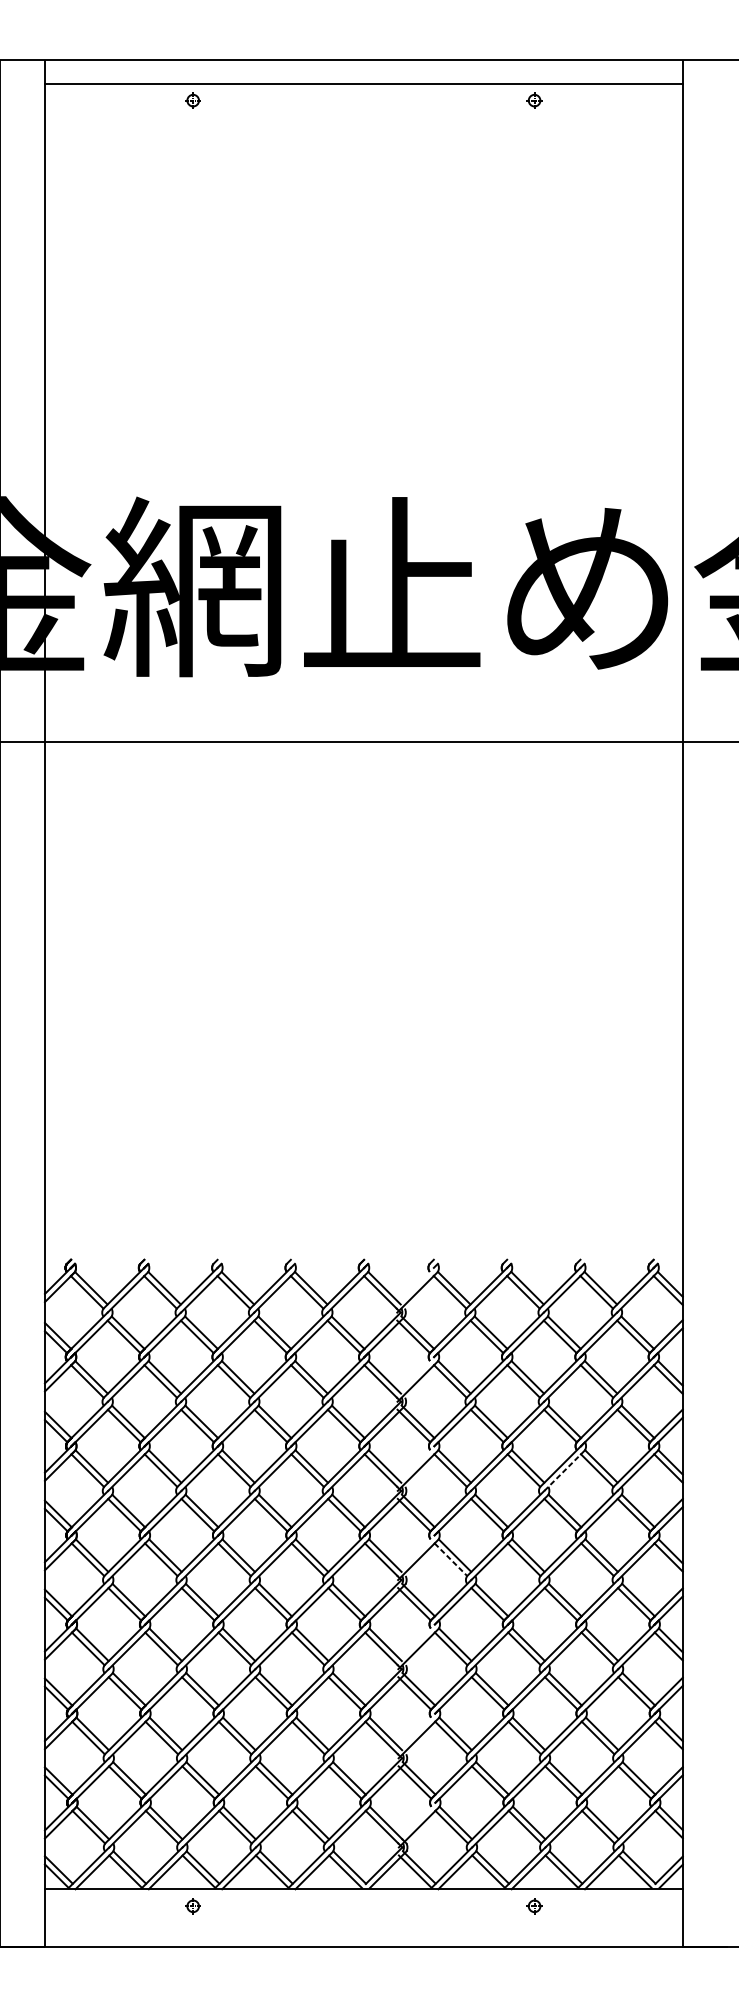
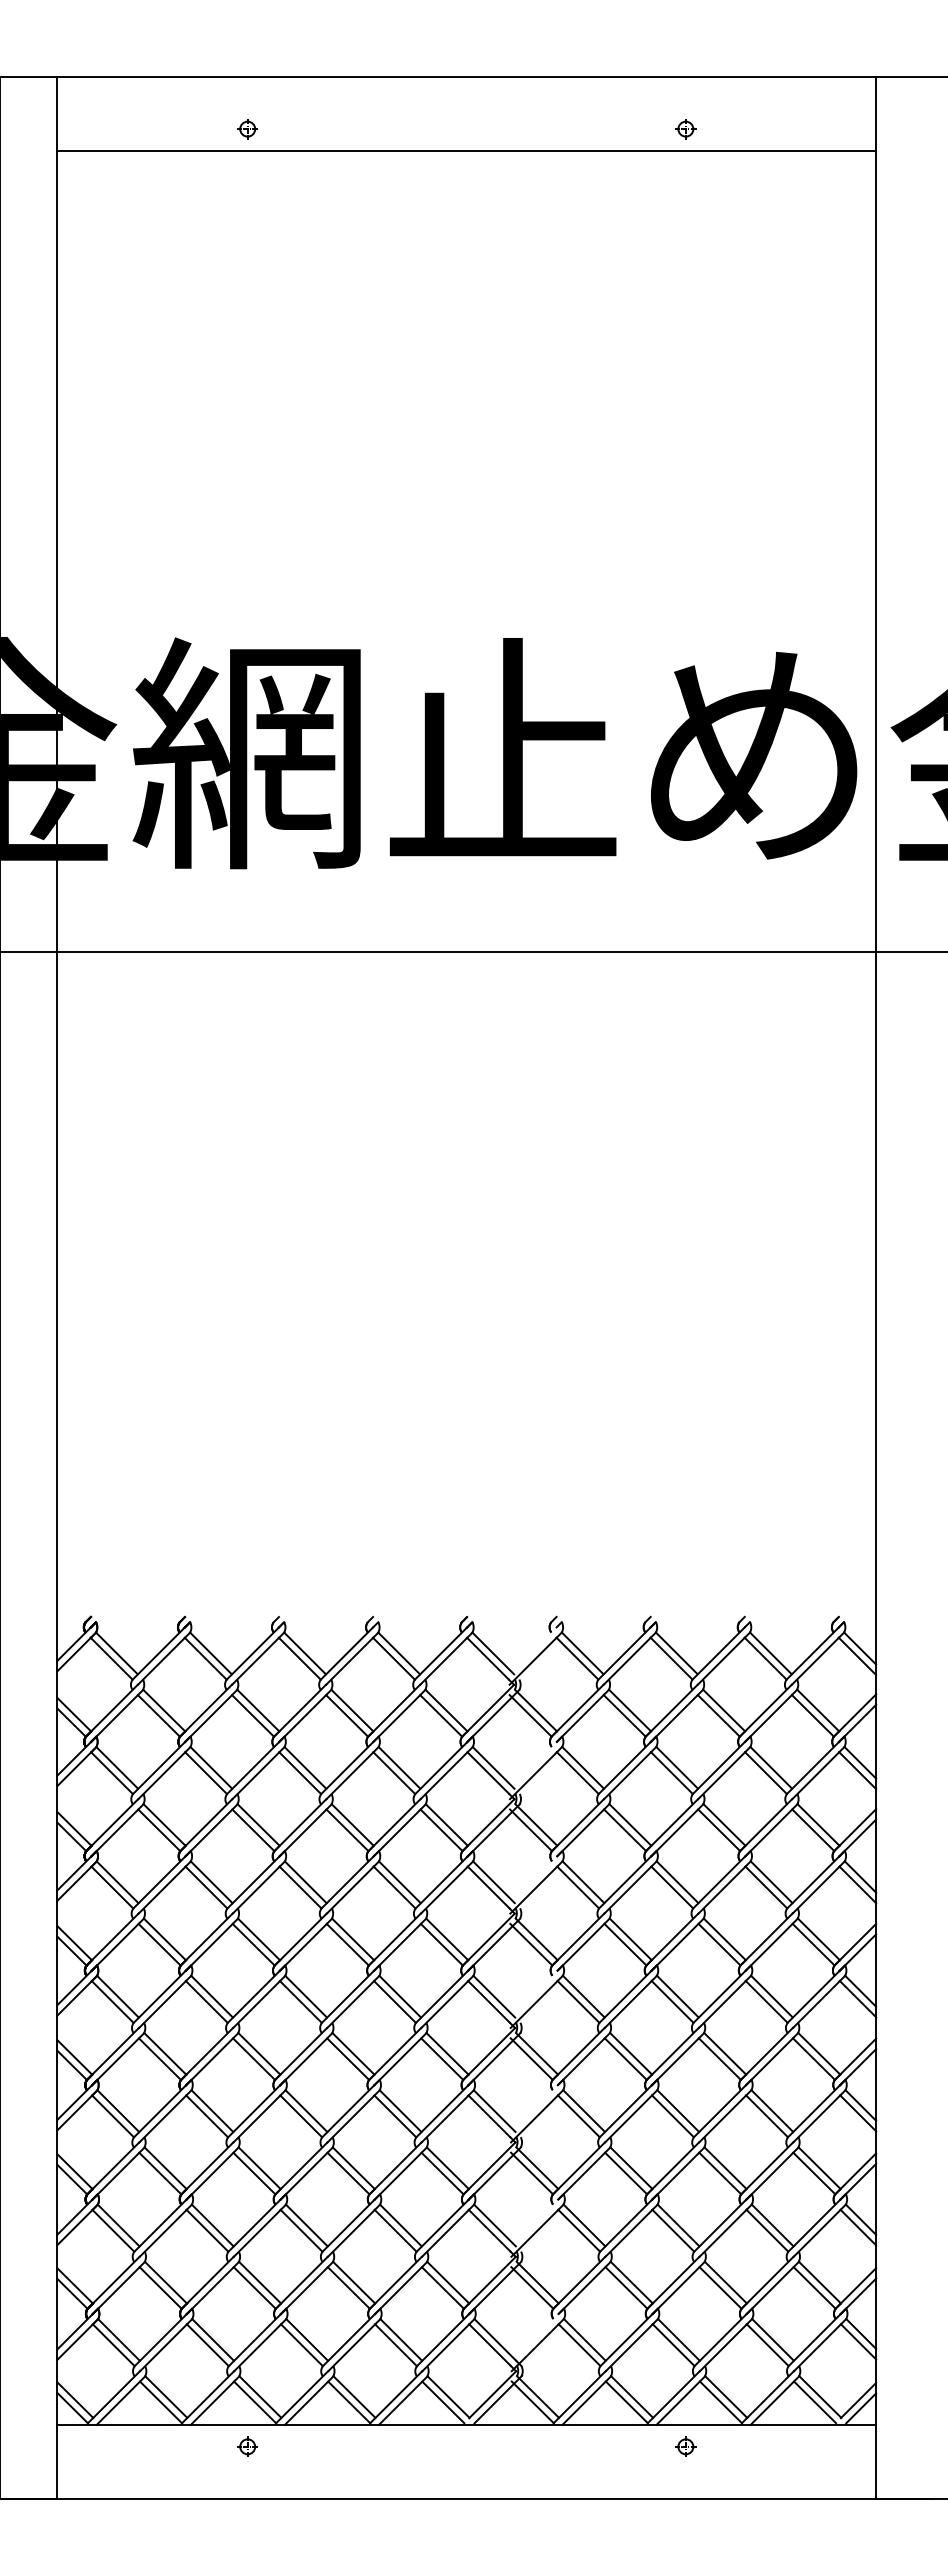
line: (363, 84) -> (466, 151), moved
line: (563, 1472) -> (722, 1889), dashed -> solid
line: (450, 1560) -> (578, 2002), dashed -> solid

